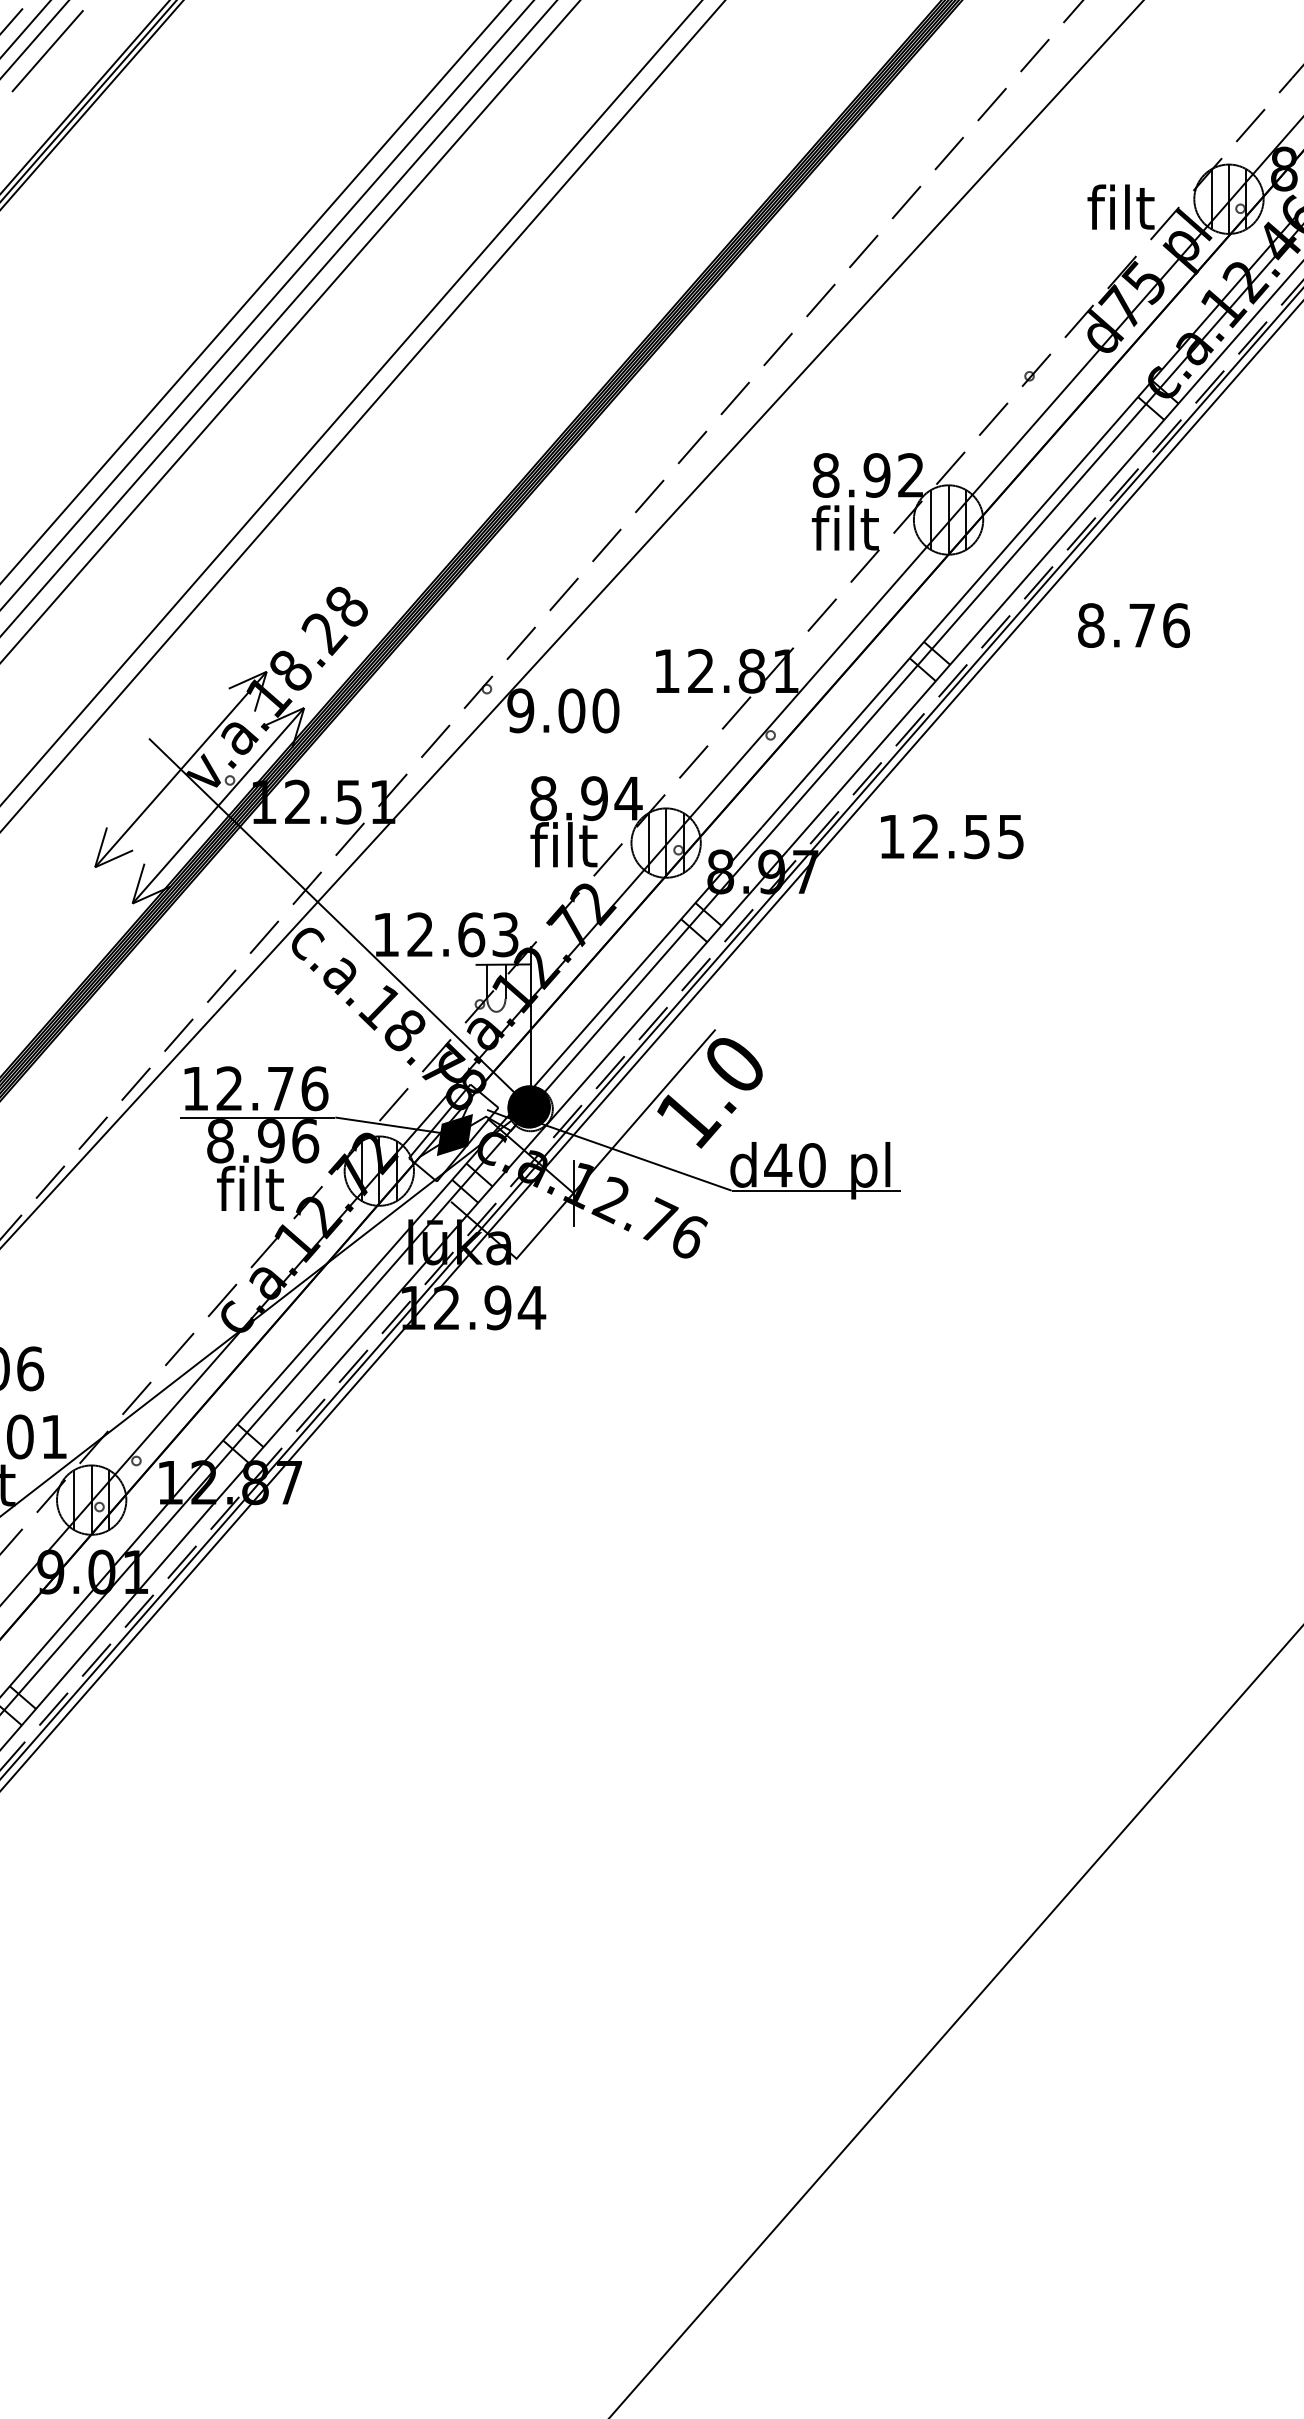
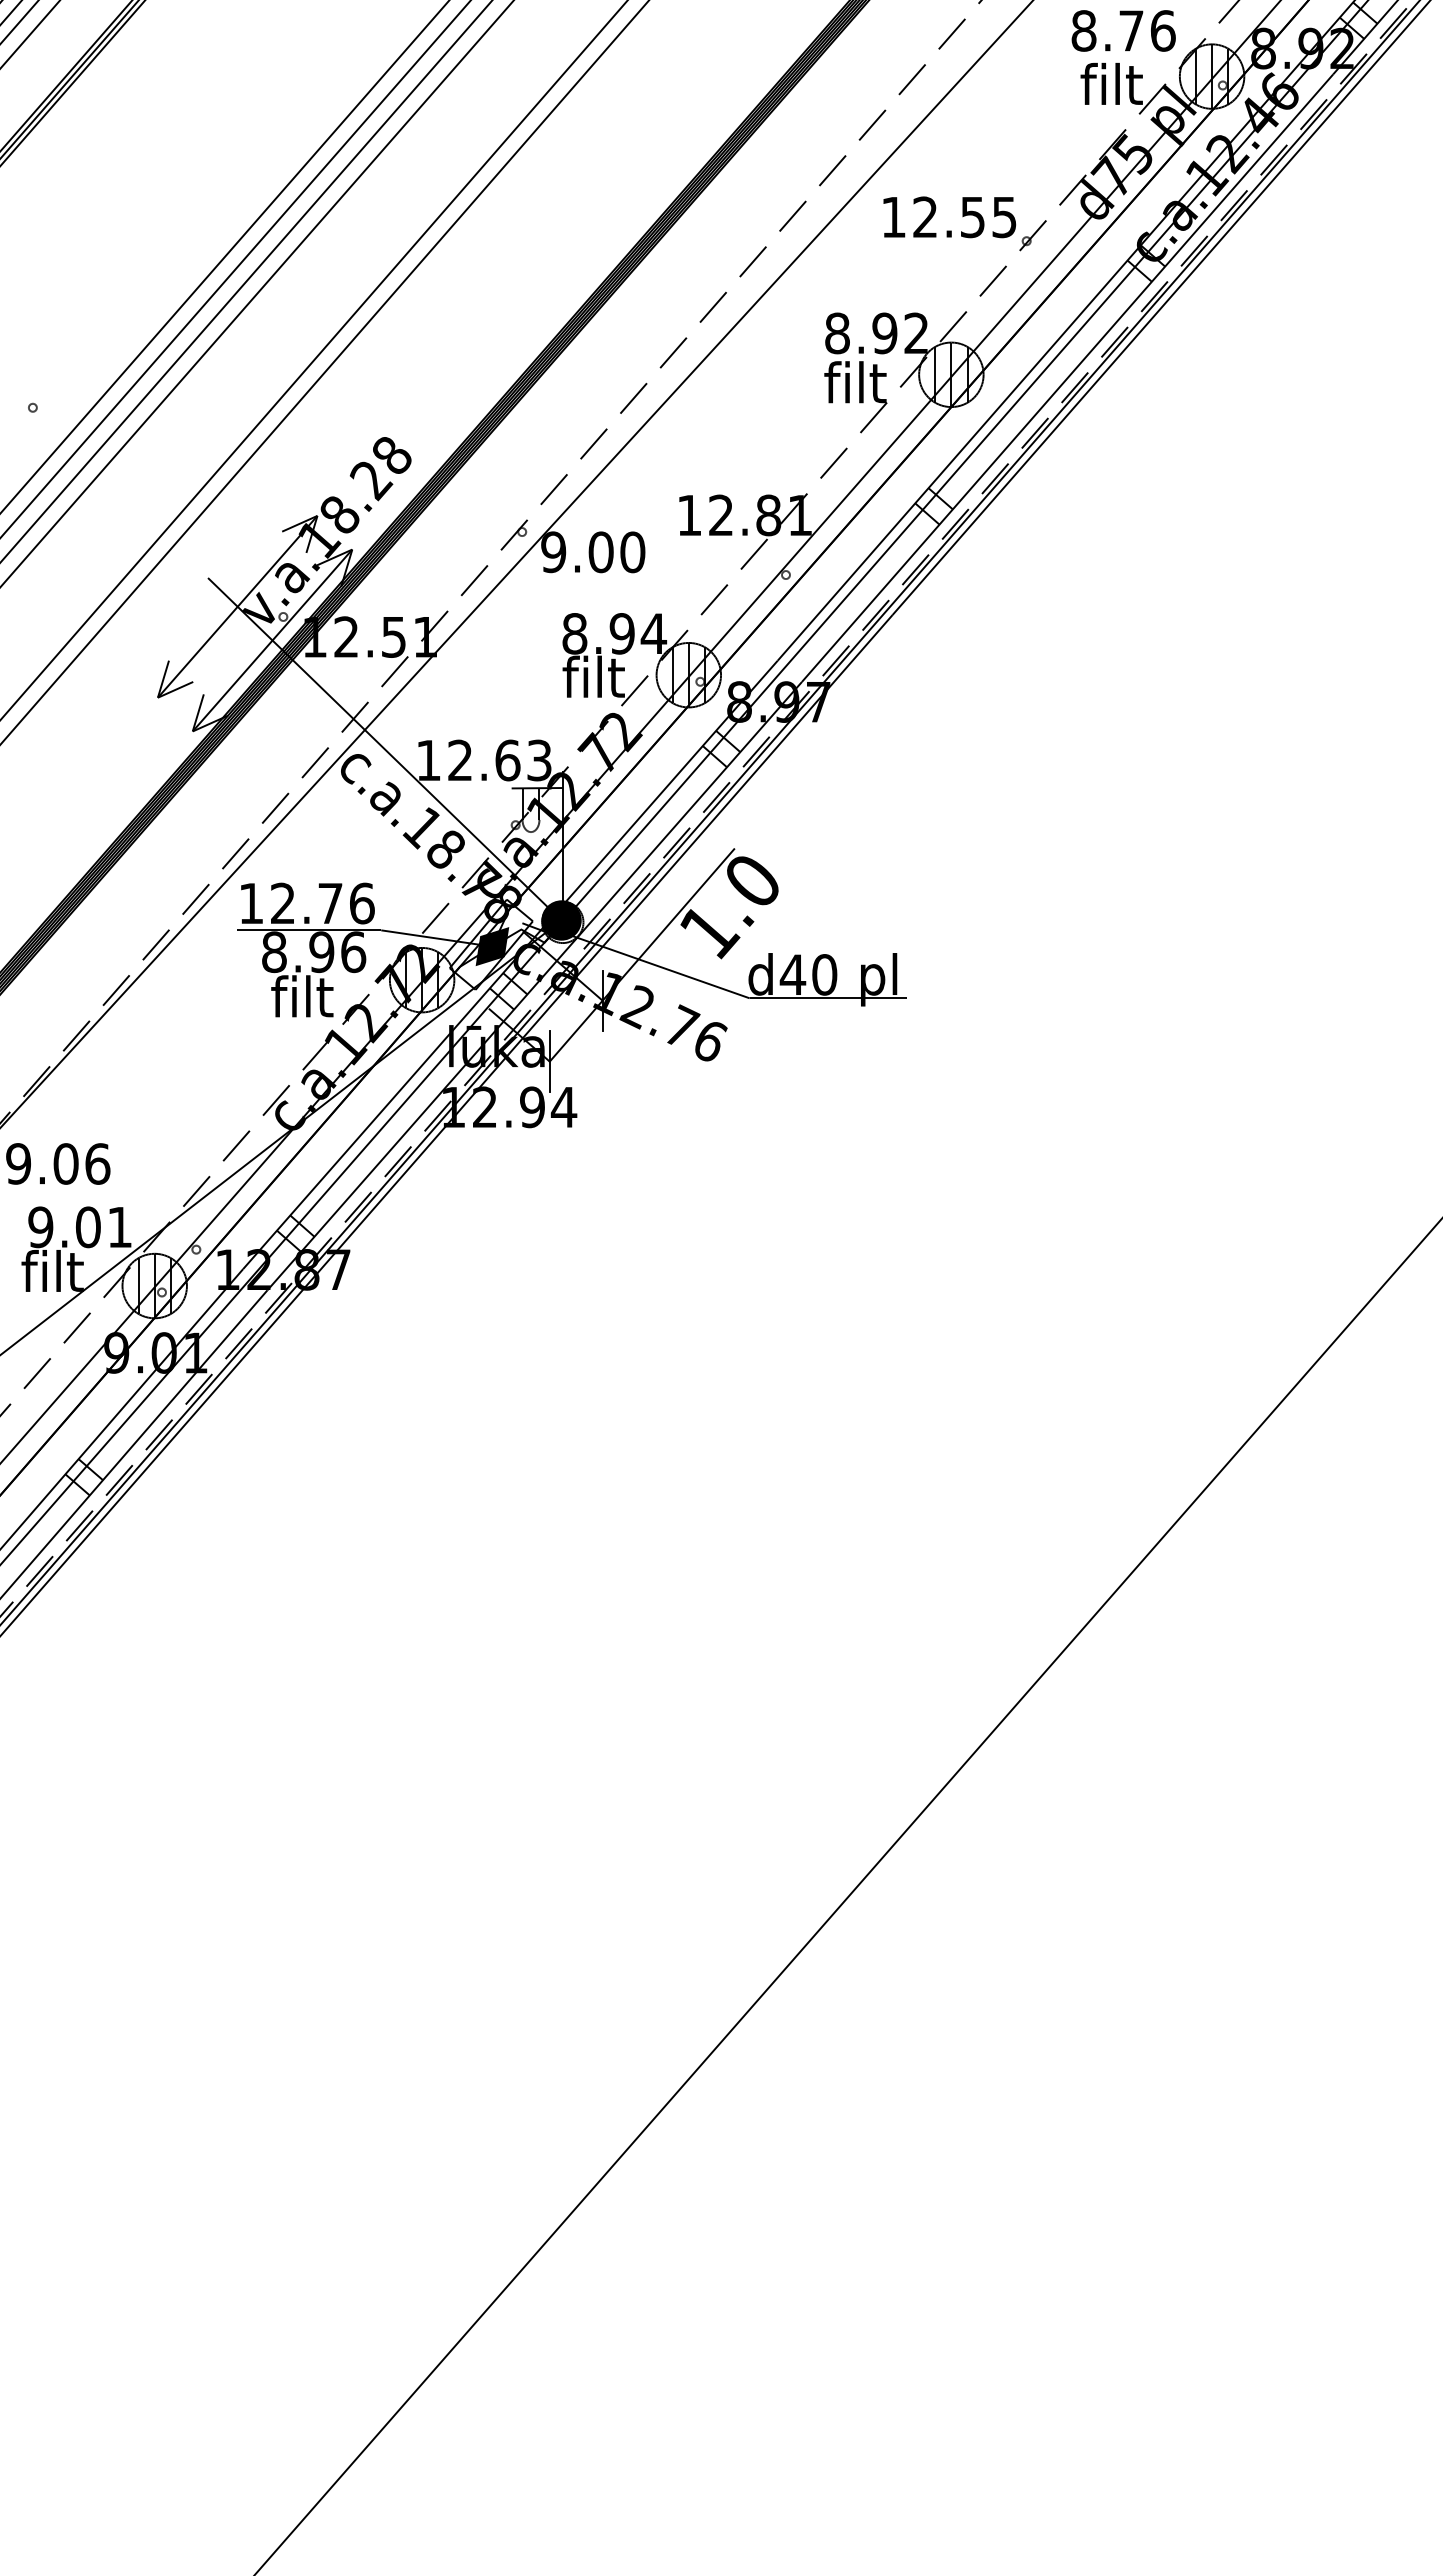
text: (1133, 625) -> (1123, 30), moved
text: (951, 836) -> (949, 217), moved
line: (516, 1258) -> (549, 1061), added

